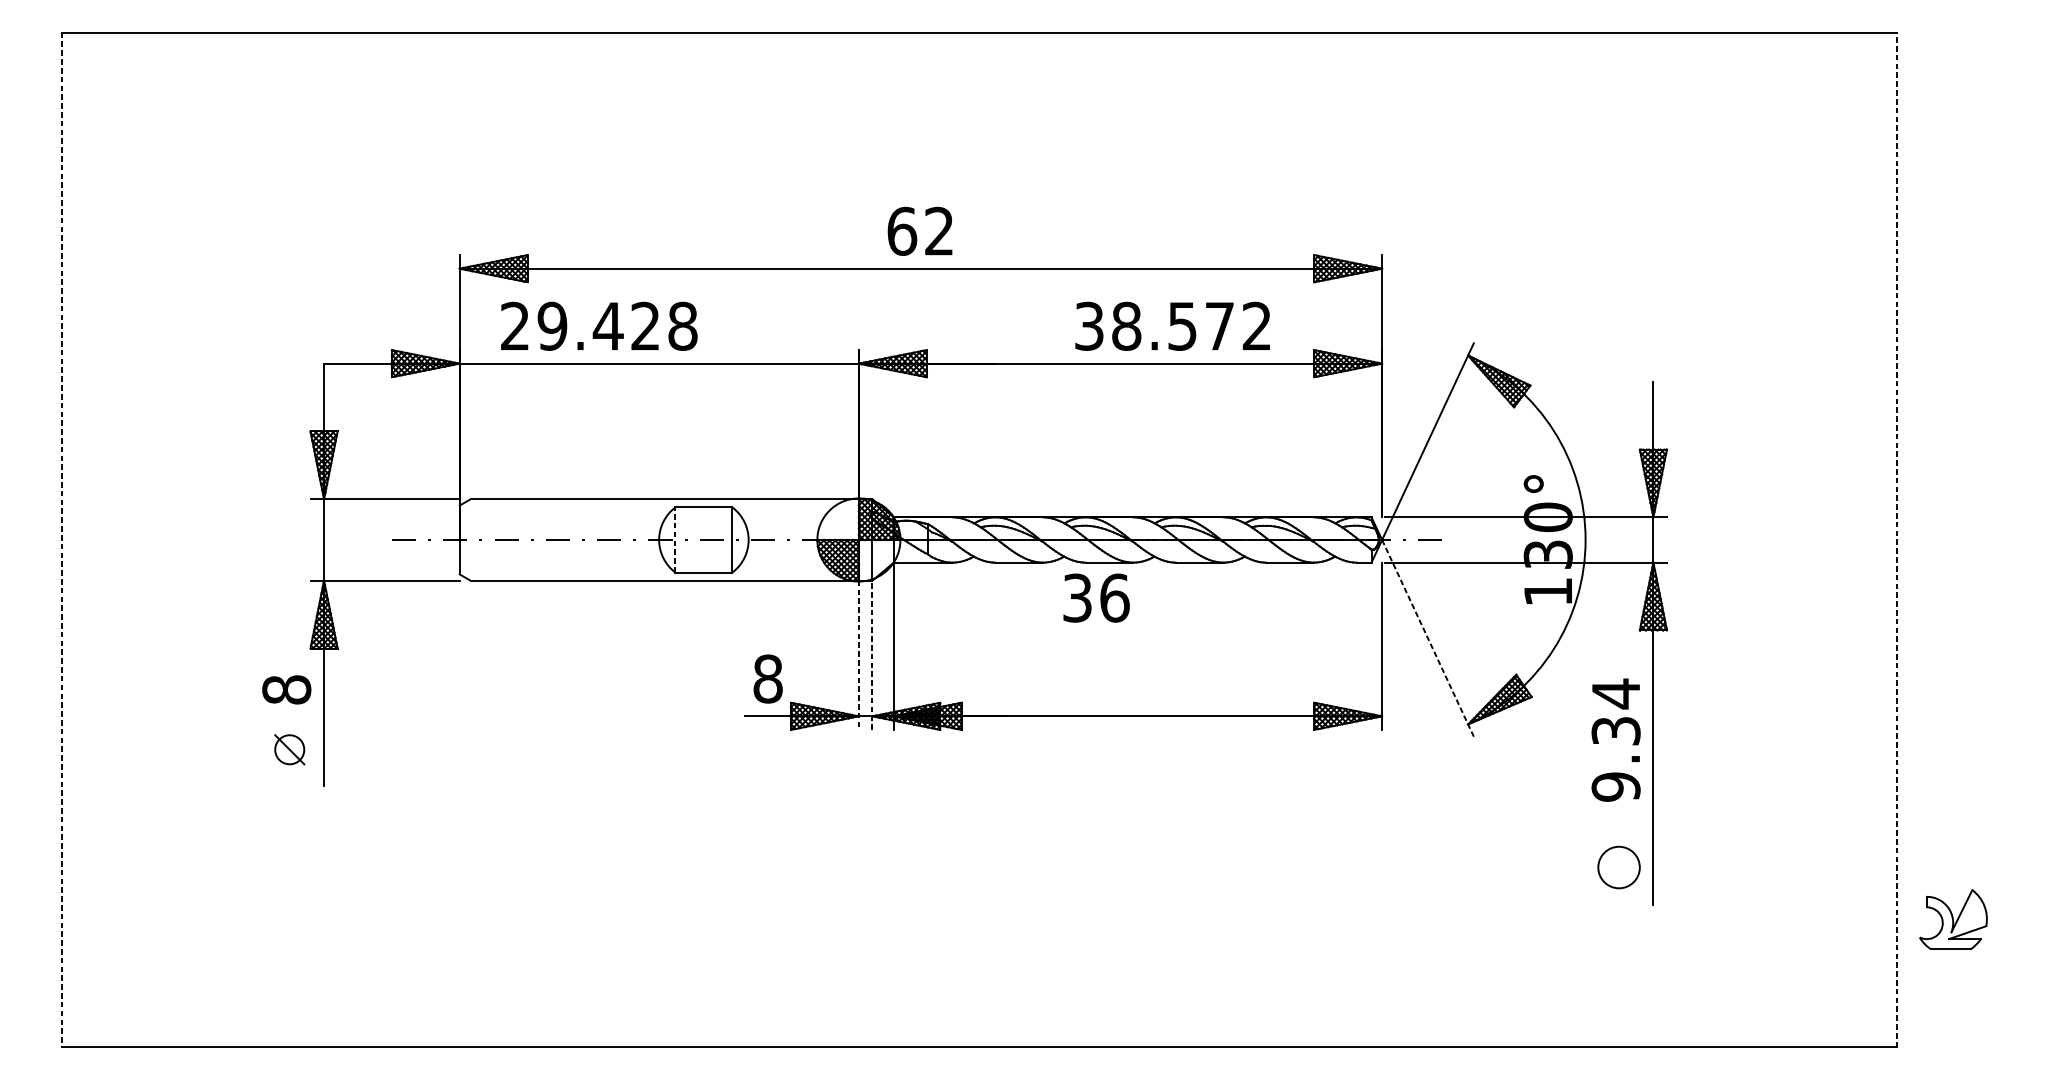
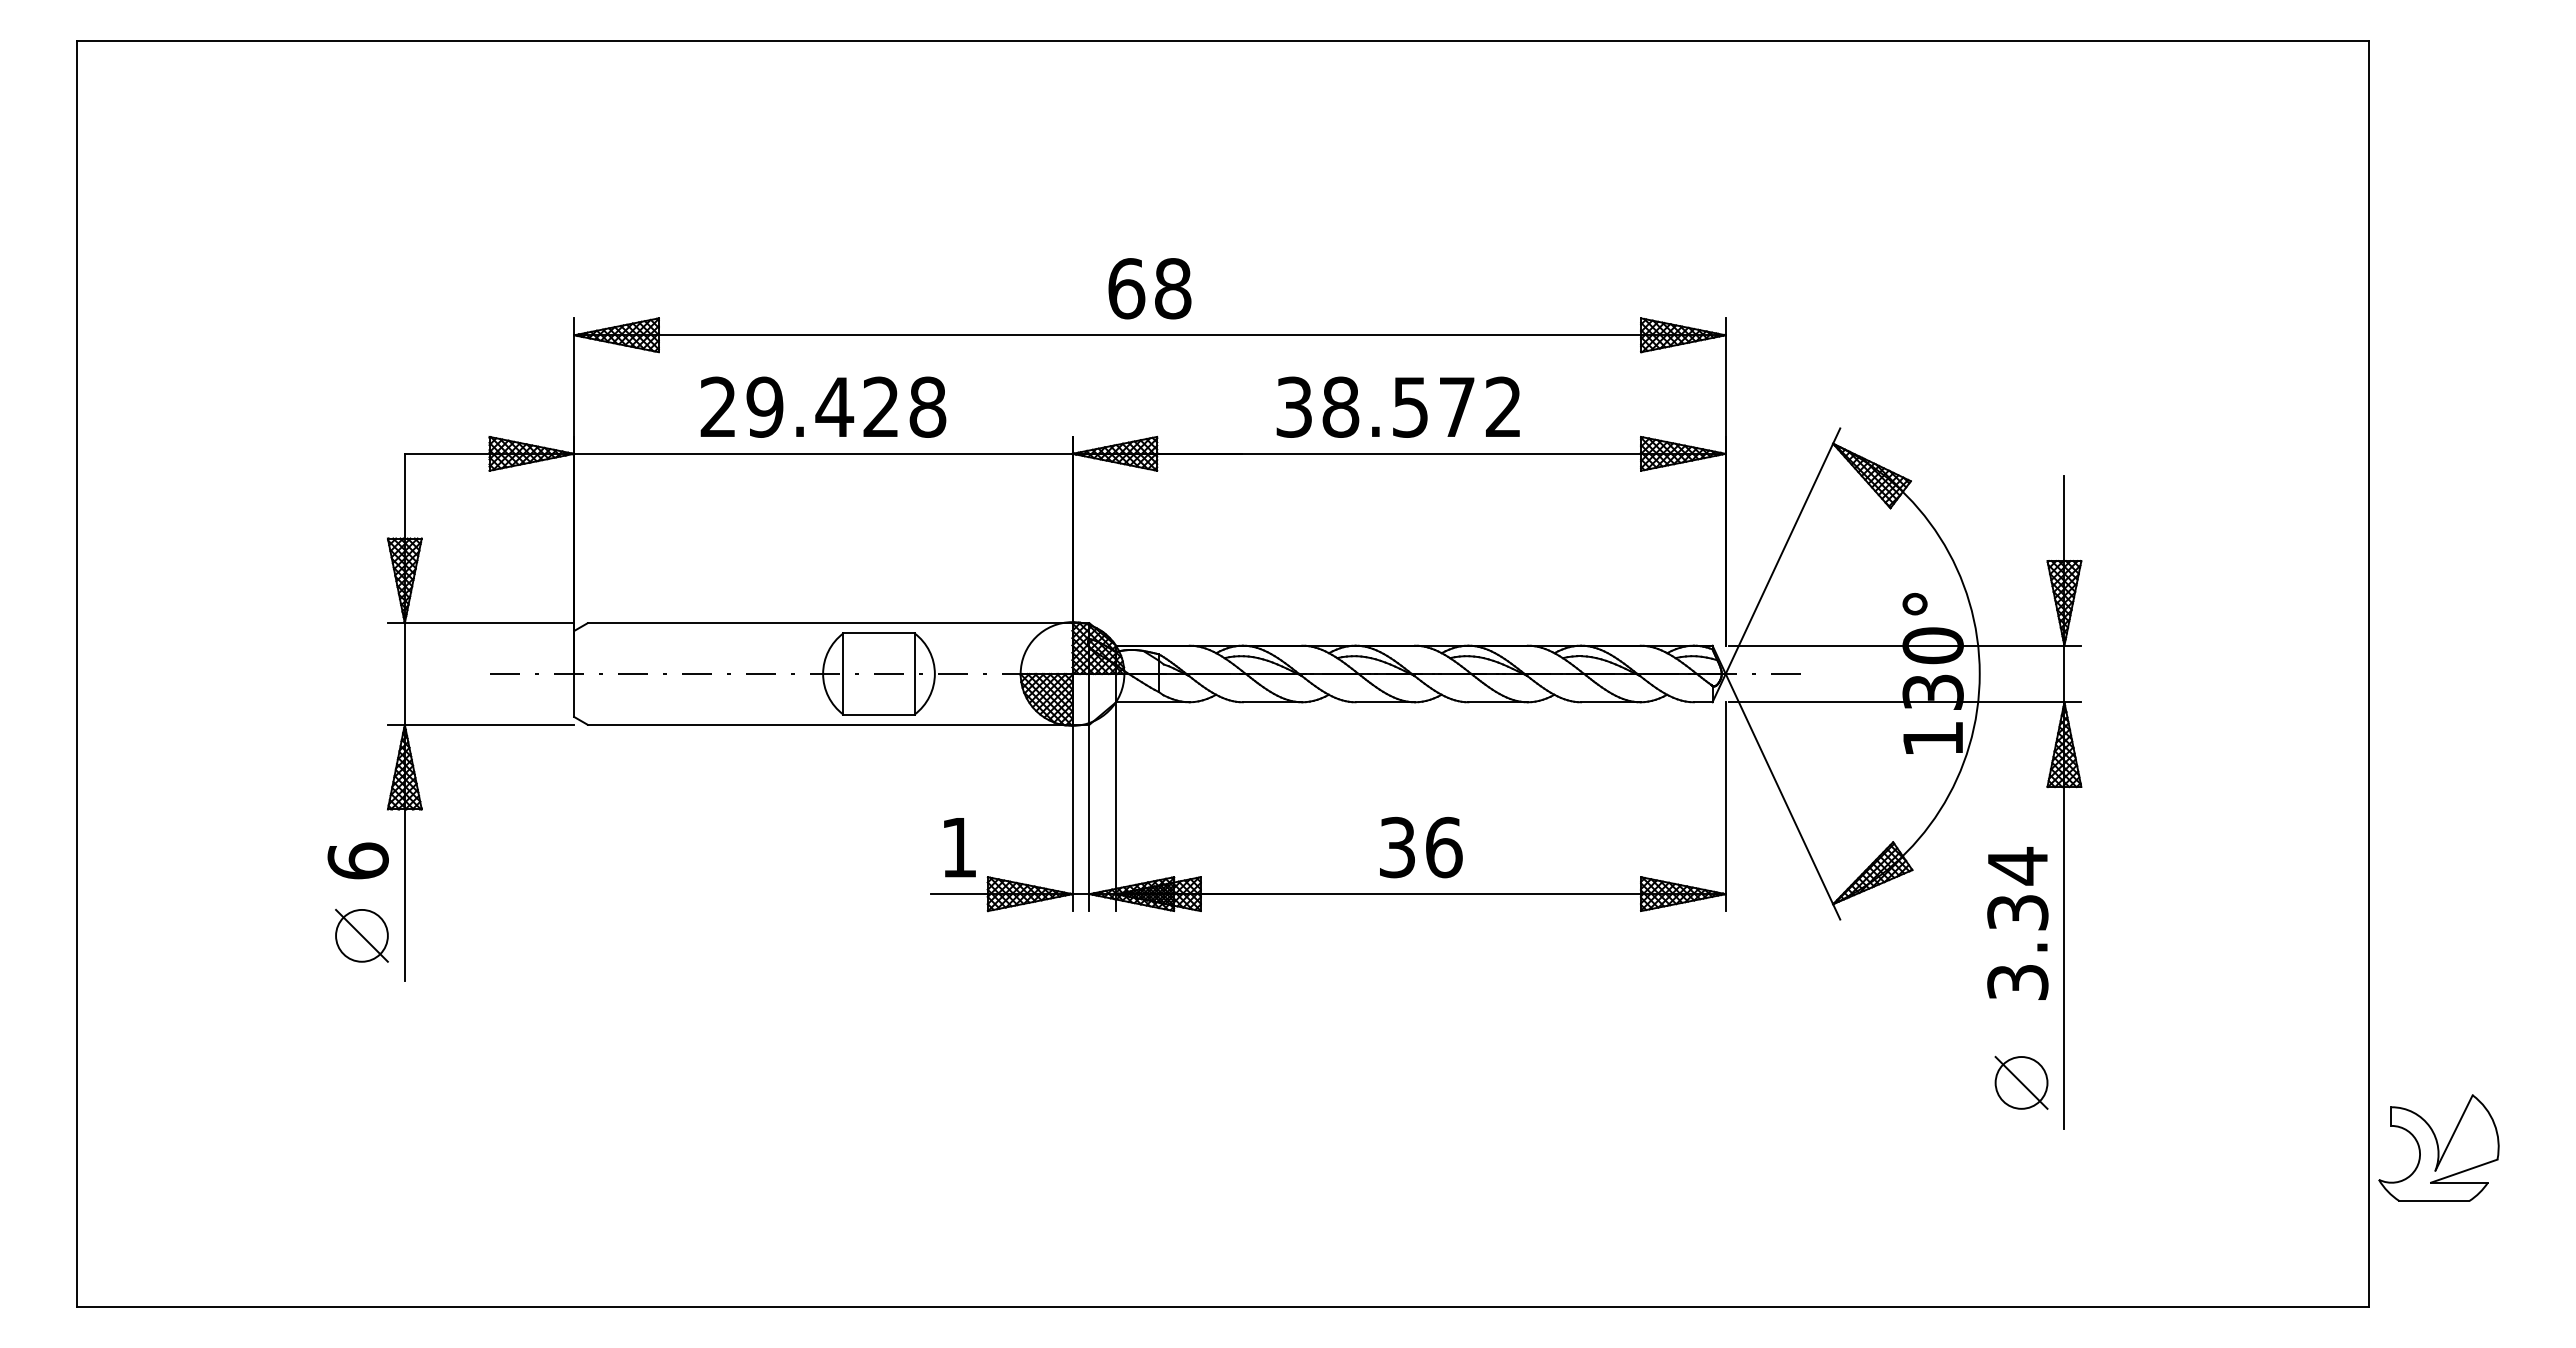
text: (939, 231) -> (1173, 288), 62 -> 68
text: (599, 325) -> (823, 406), moved
text: (1172, 325) -> (1397, 406), moved
line: (1896, 539) -> (2368, 673), dashed -> solid
line: (61, 540) -> (77, 674), dashed -> solid
line: (675, 540) -> (843, 674), dashed -> solid
text: (1096, 598) -> (1421, 847), moved
line: (1428, 638) -> (1783, 797), dashed -> solid
line: (872, 654) -> (1089, 817), dashed -> solid
line: (858, 655) -> (1072, 818), dashed -> solid
text: (768, 678) -> (959, 847), 8 -> 1
text: (286, 689) -> (357, 860), 8 -> 6
part: (289, 749) -> (361, 935), size x1.43
text: (1615, 787) -> (2017, 982), 9.34 -> 3.34
line: (1619, 867) -> (2021, 1082), added
part: (1953, 919) -> (2438, 1147), size x1.43

